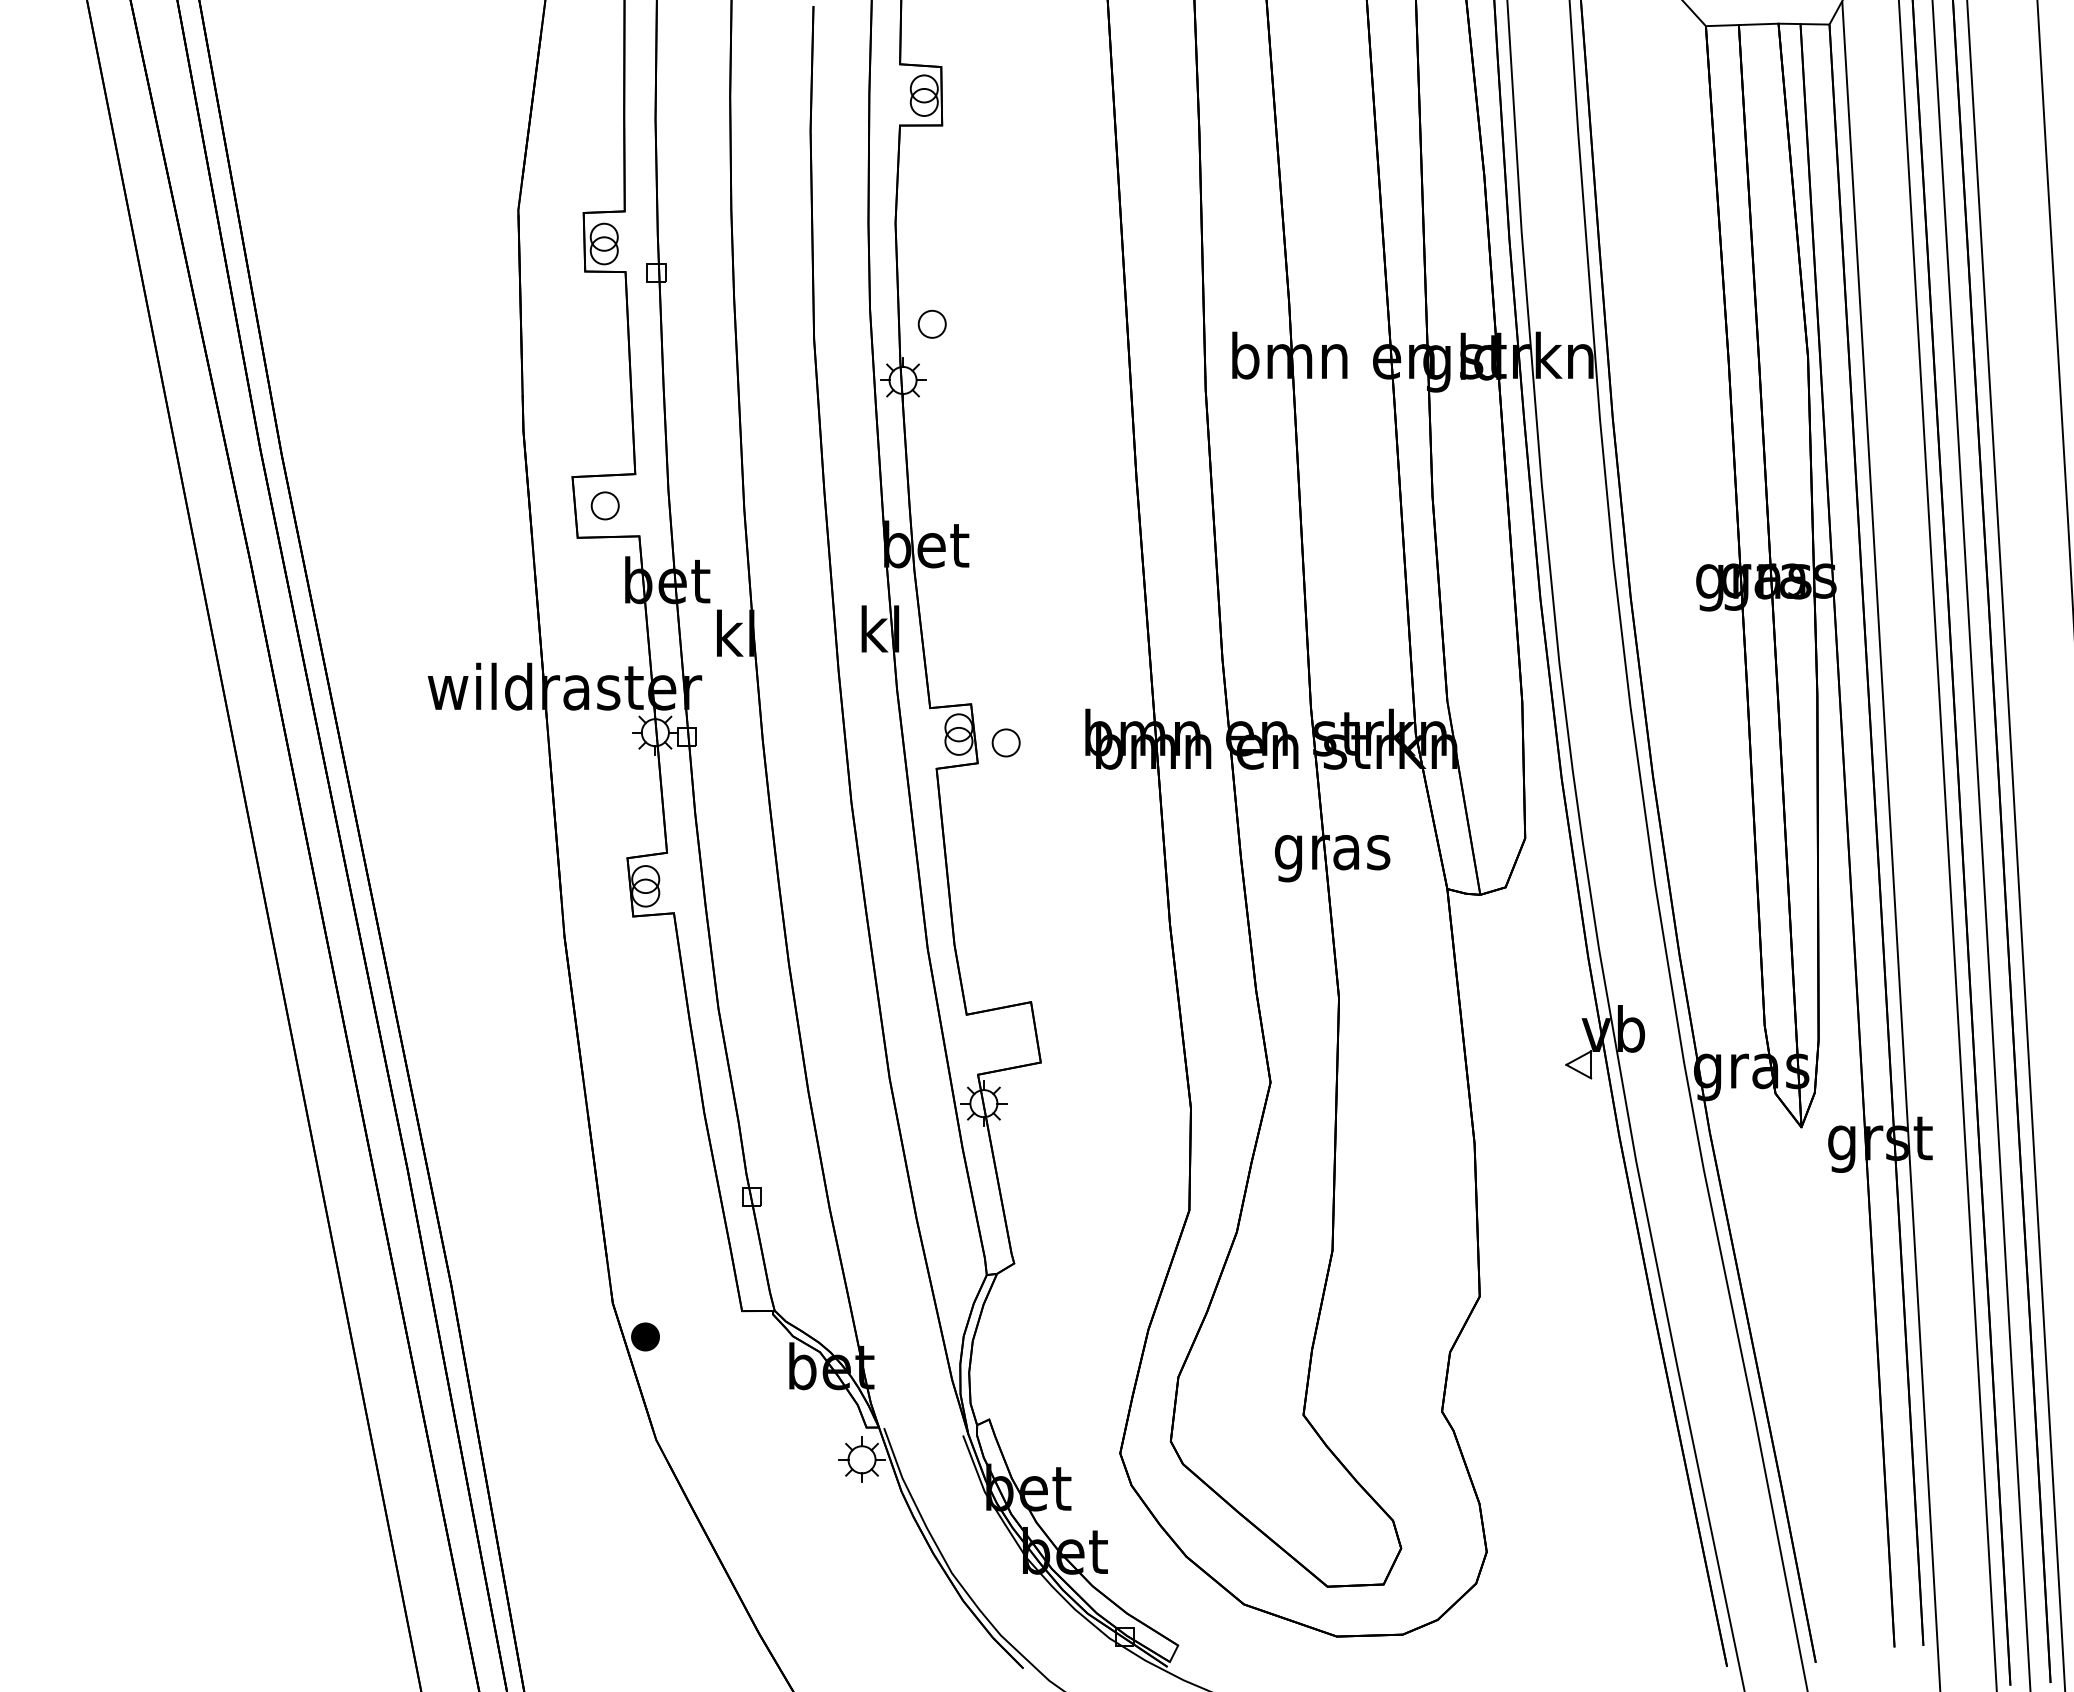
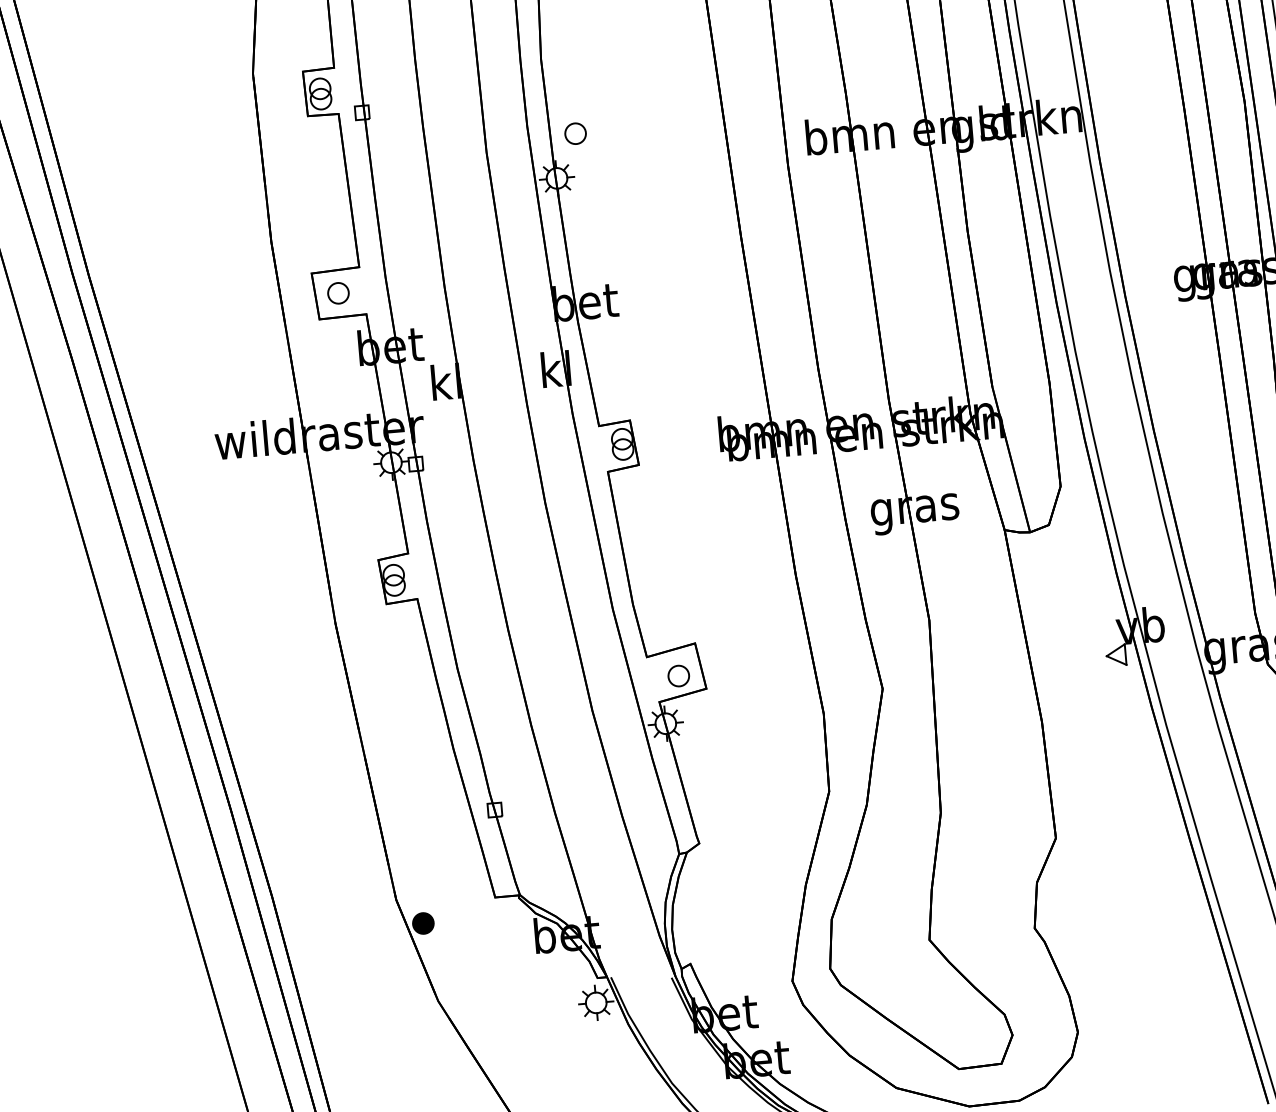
part: (1005, 742) -> (678, 675), moved

